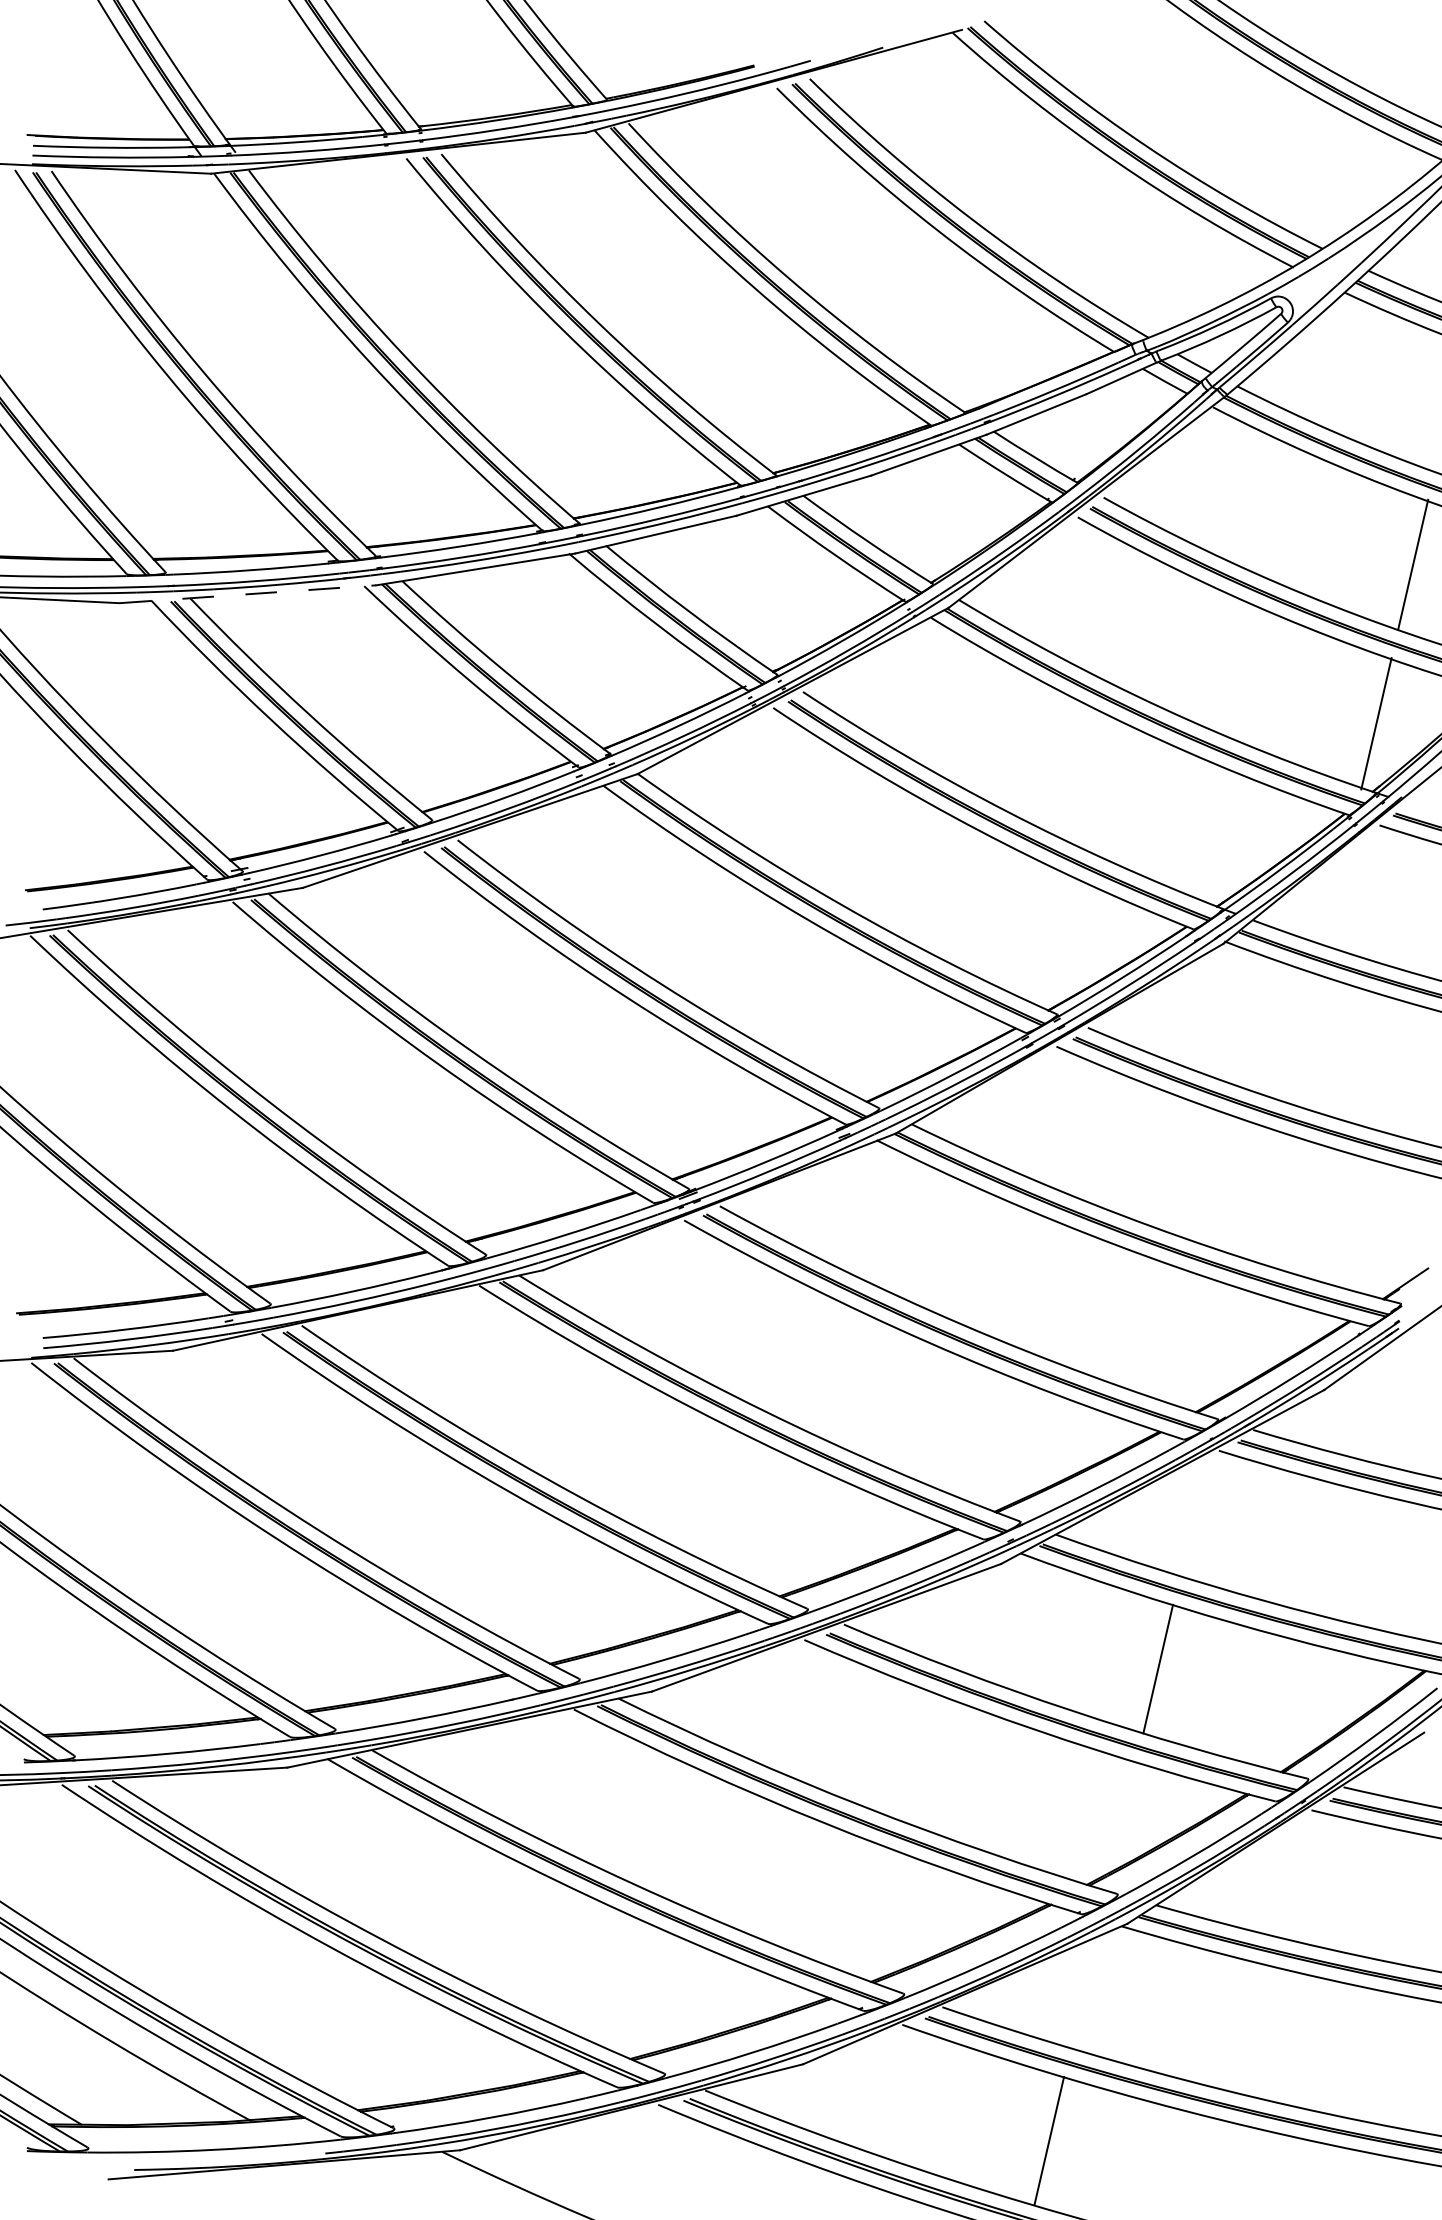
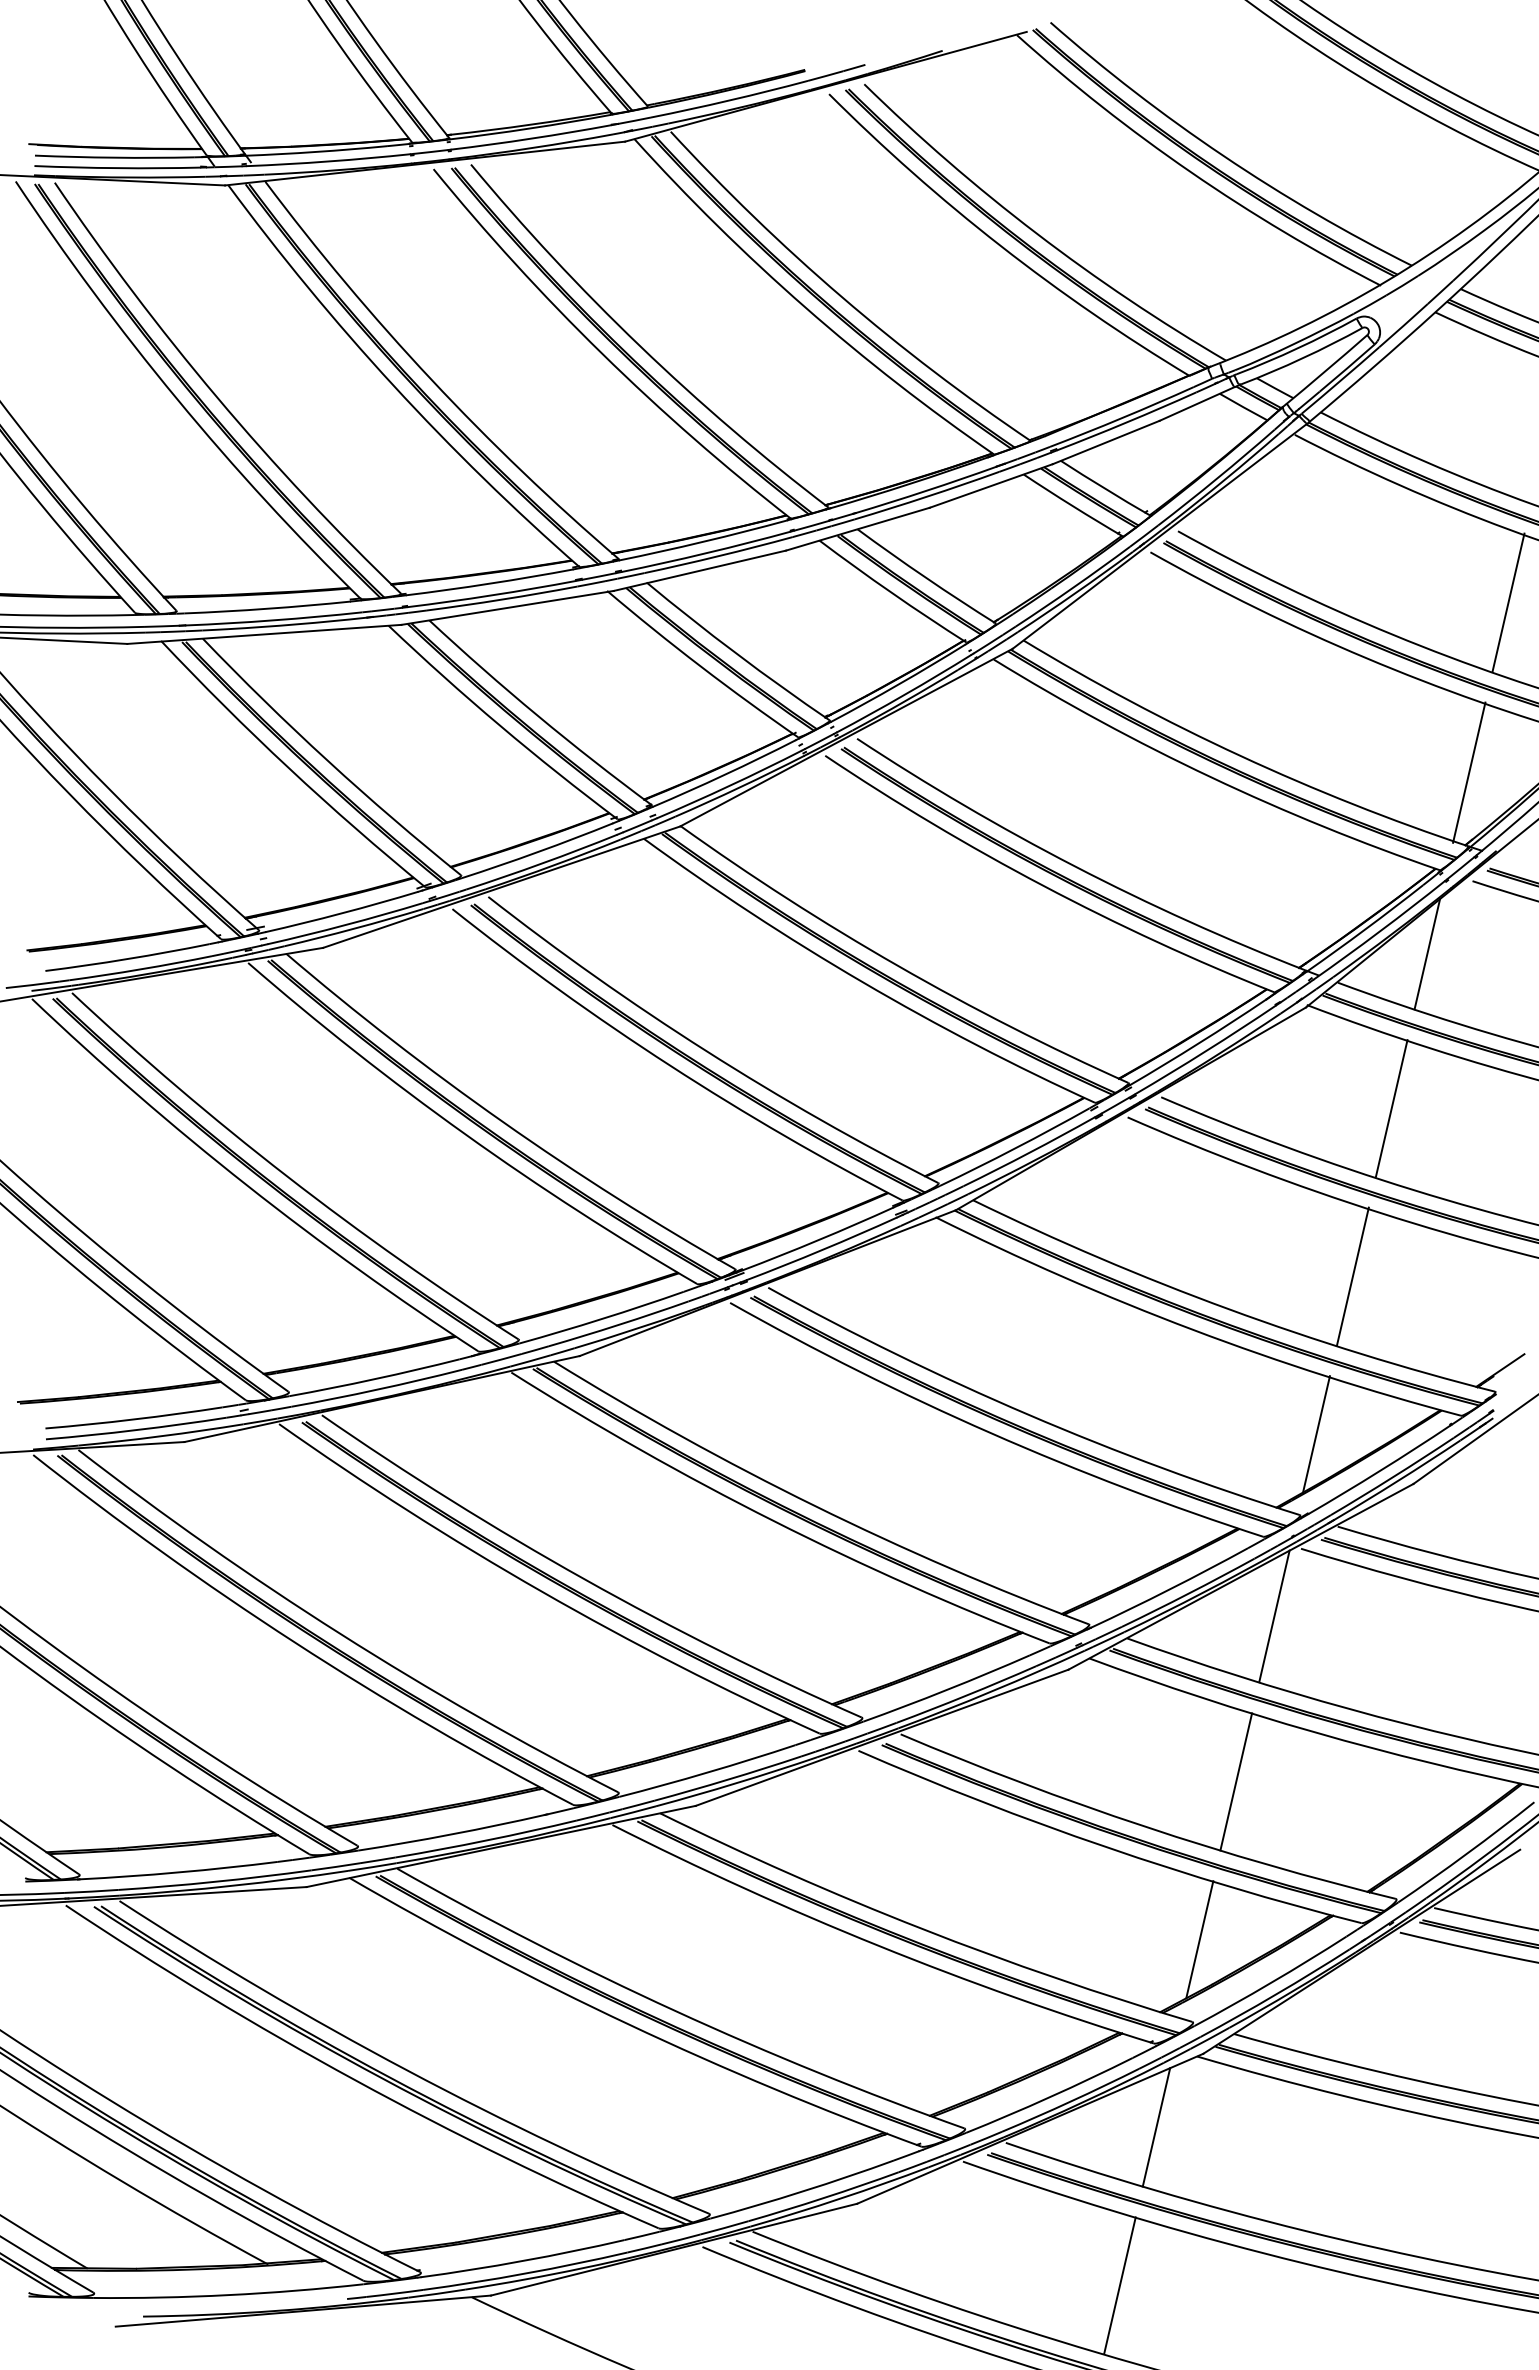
line: (247, 594) -> (264, 634), dashed -> solid
line: (1337, 894) -> (1427, 954), added
line: (1303, 1038) -> (1391, 1108), added
line: (1267, 1195) -> (1352, 1276), added
line: (1233, 1343) -> (1316, 1434), added
line: (1194, 1514) -> (1274, 1616), added
line: (1123, 1816) -> (1199, 1939), added
line: (1083, 1992) -> (1156, 2127), added

